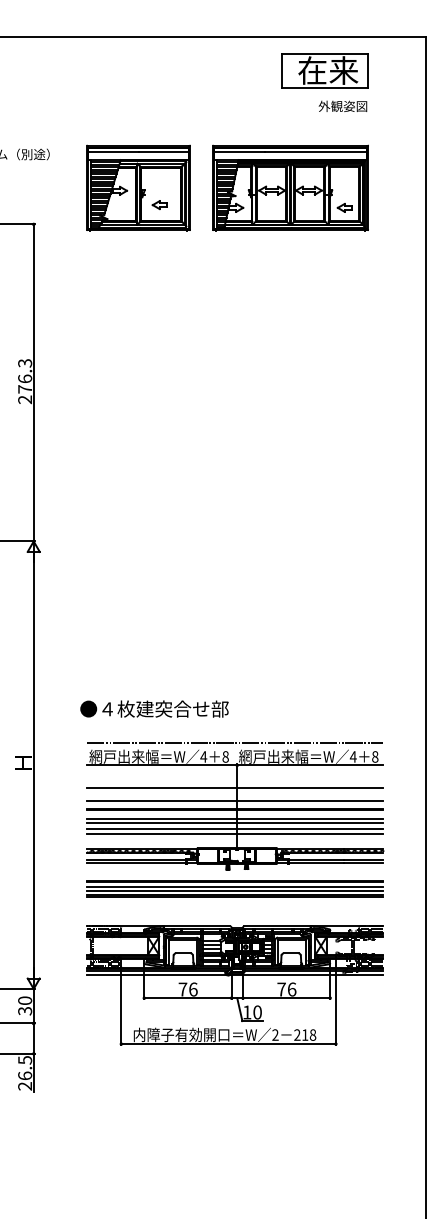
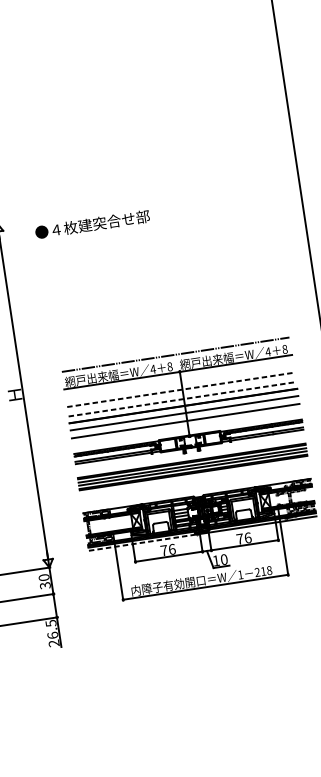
text: (154, 708) -> (92, 224), moved
line: (235, 788) -> (181, 389), solid -> dashed
line: (235, 800) -> (182, 399), solid -> dashed
line: (235, 822) -> (185, 416), removed
line: (235, 834) -> (186, 425), removed
line: (157, 975) -> (143, 542), solid -> dashed
text: (275, 1034) -> (240, 574), 2 -> 1

